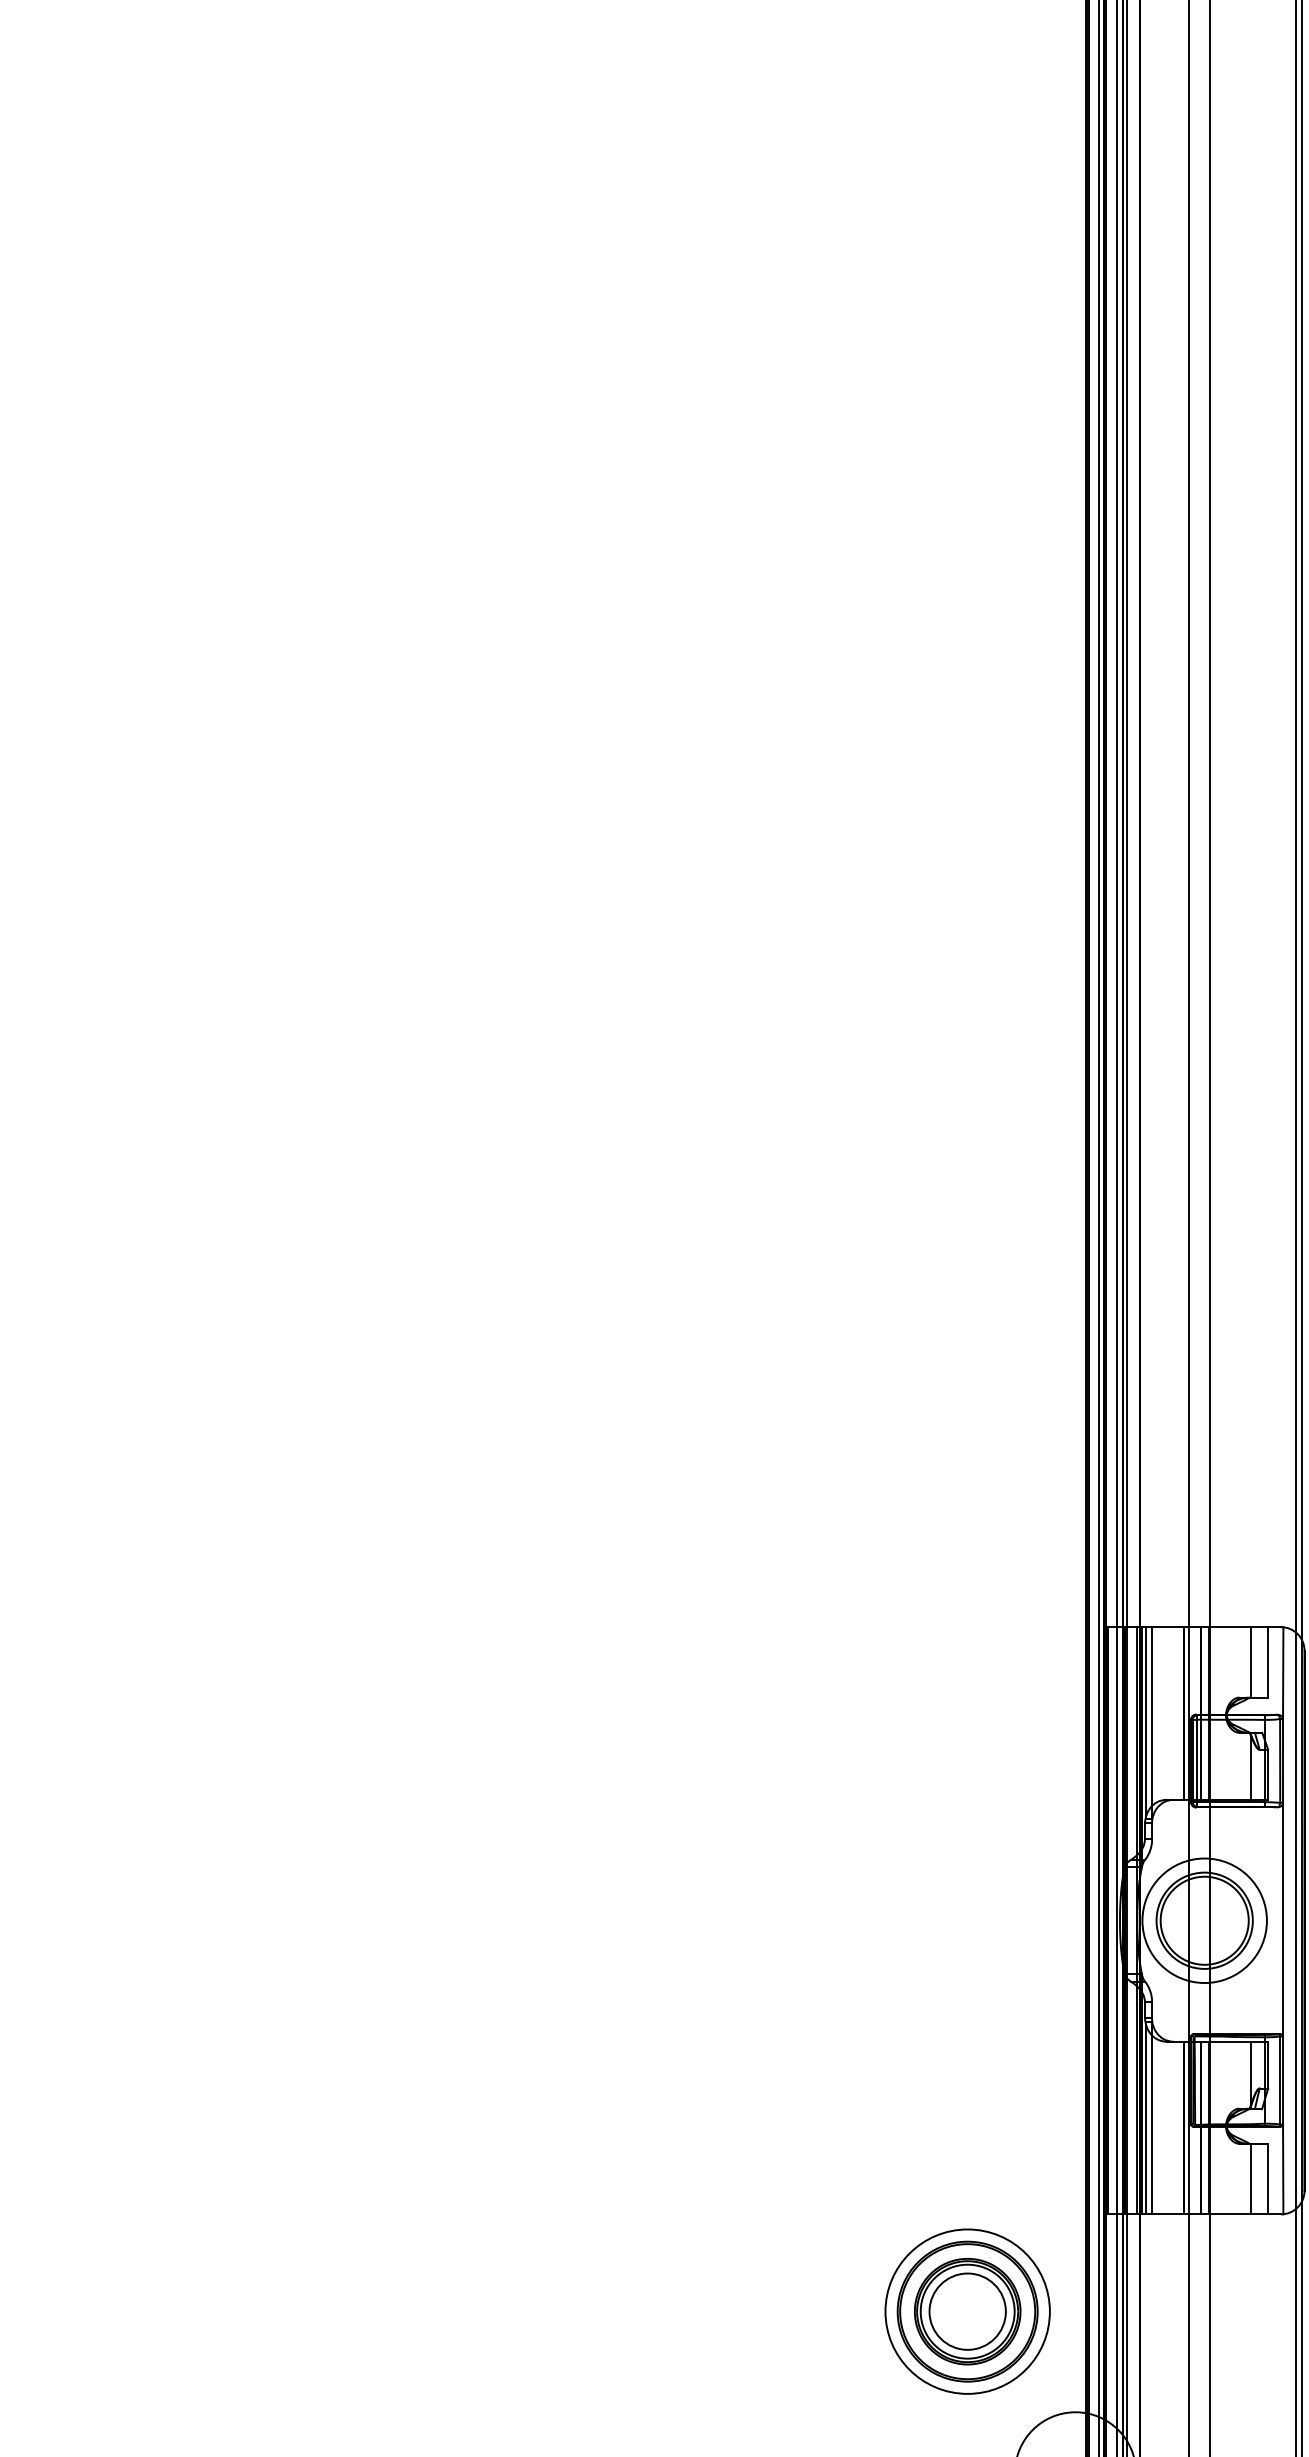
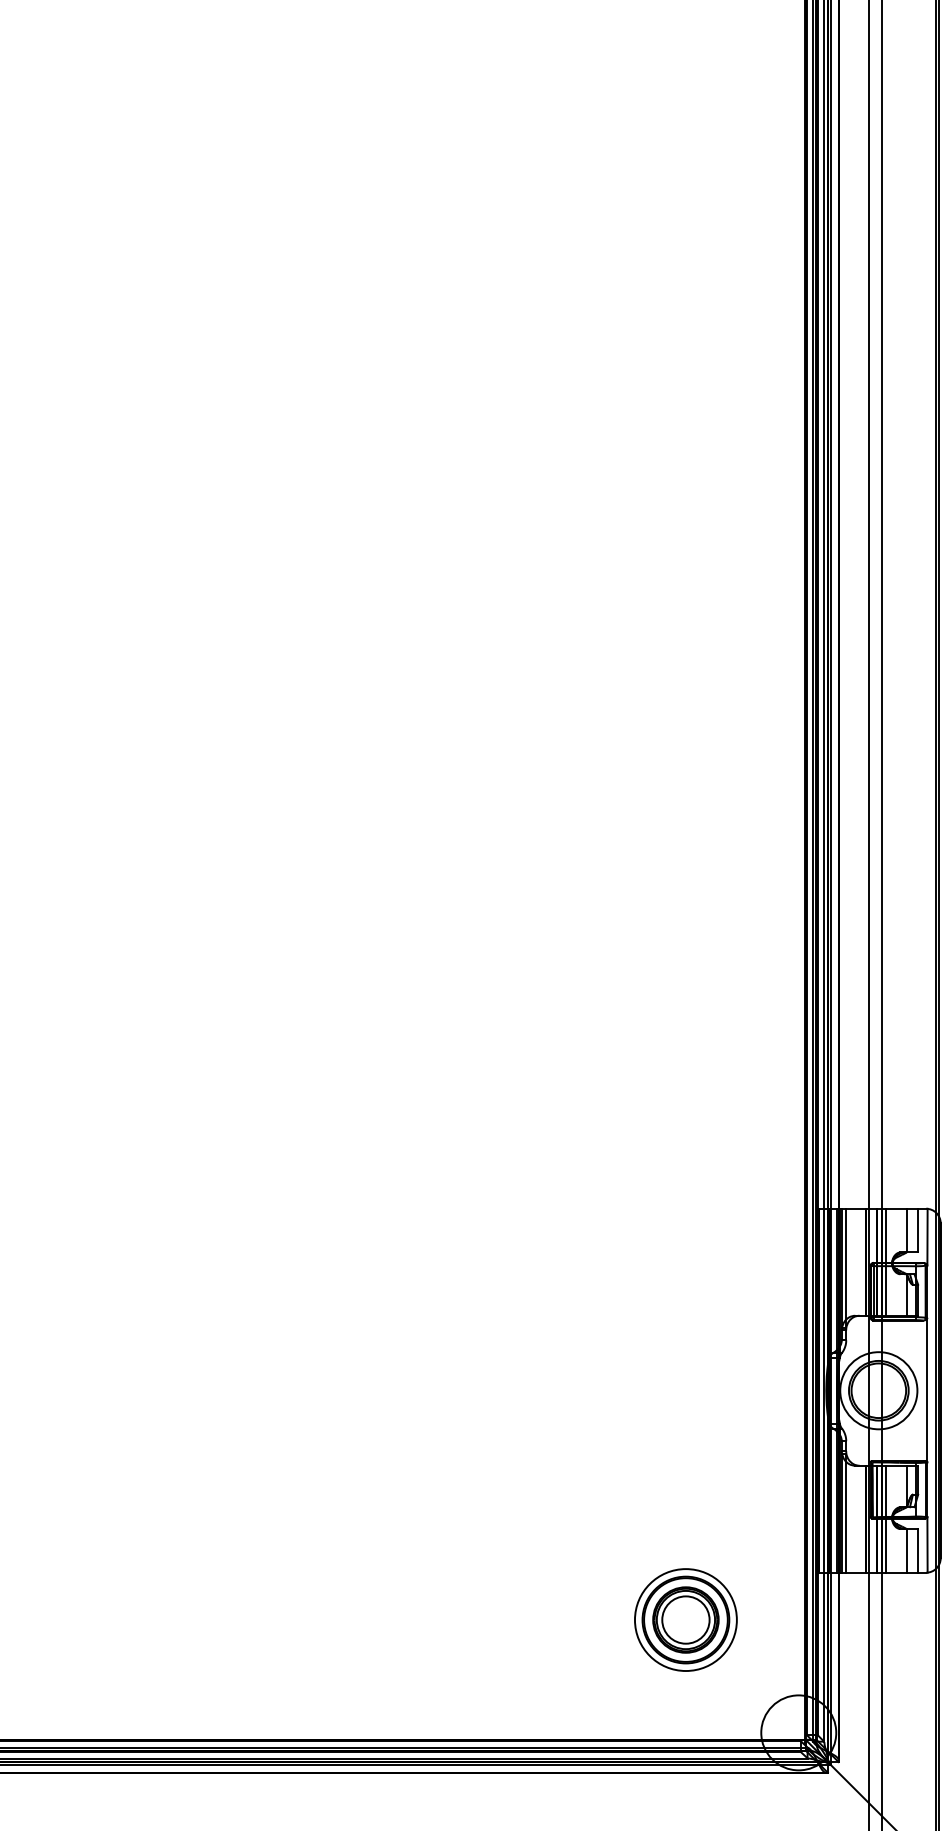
line: (1215, 1712) -> (885, 1261), added
line: (1215, 2126) -> (885, 1518), added
part: (966, 2310) -> (685, 1619), moved

